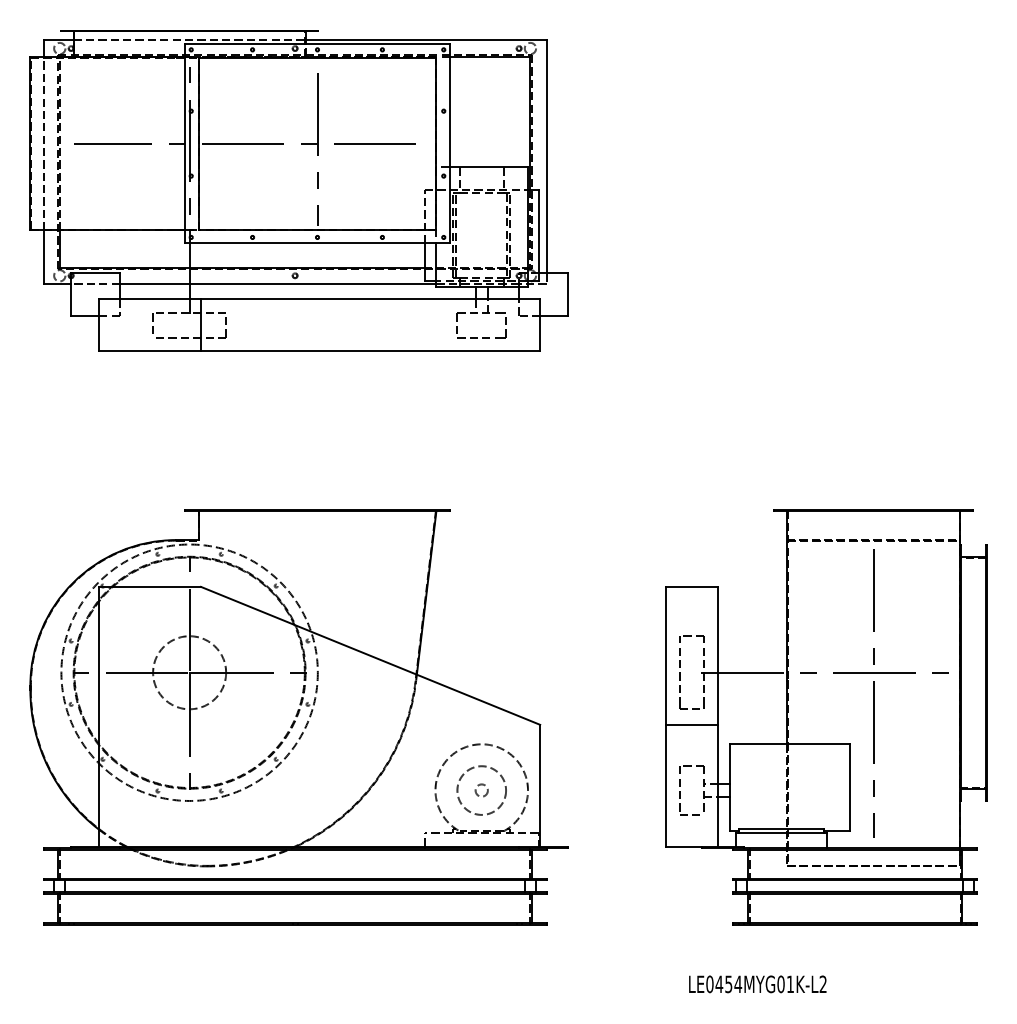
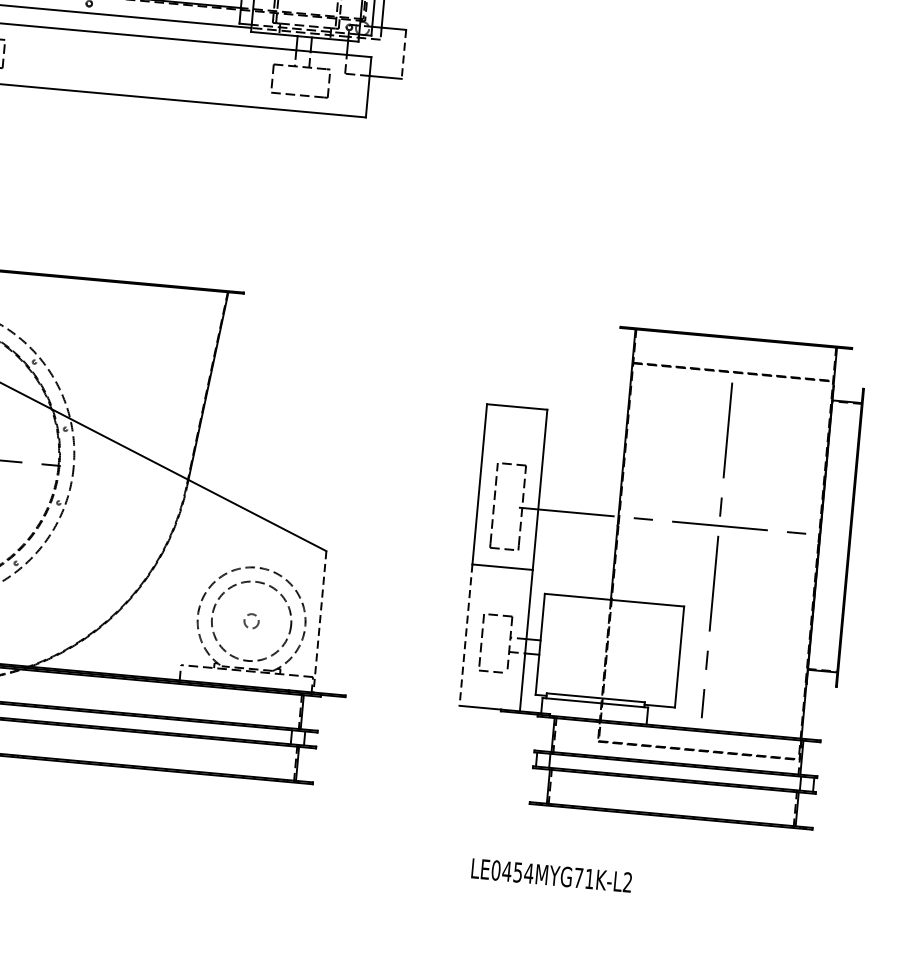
line: (567, 295) -> (403, 55), solid -> dashed
line: (540, 785) -> (320, 621), solid -> dashed
line: (665, 785) -> (465, 634), solid -> dashed
circle: (481, 790) -> (251, 621), size x1.4
text: (780, 984) -> (578, 878), LE0454MYG01K-L2 -> LE0454MYG71K-L2

